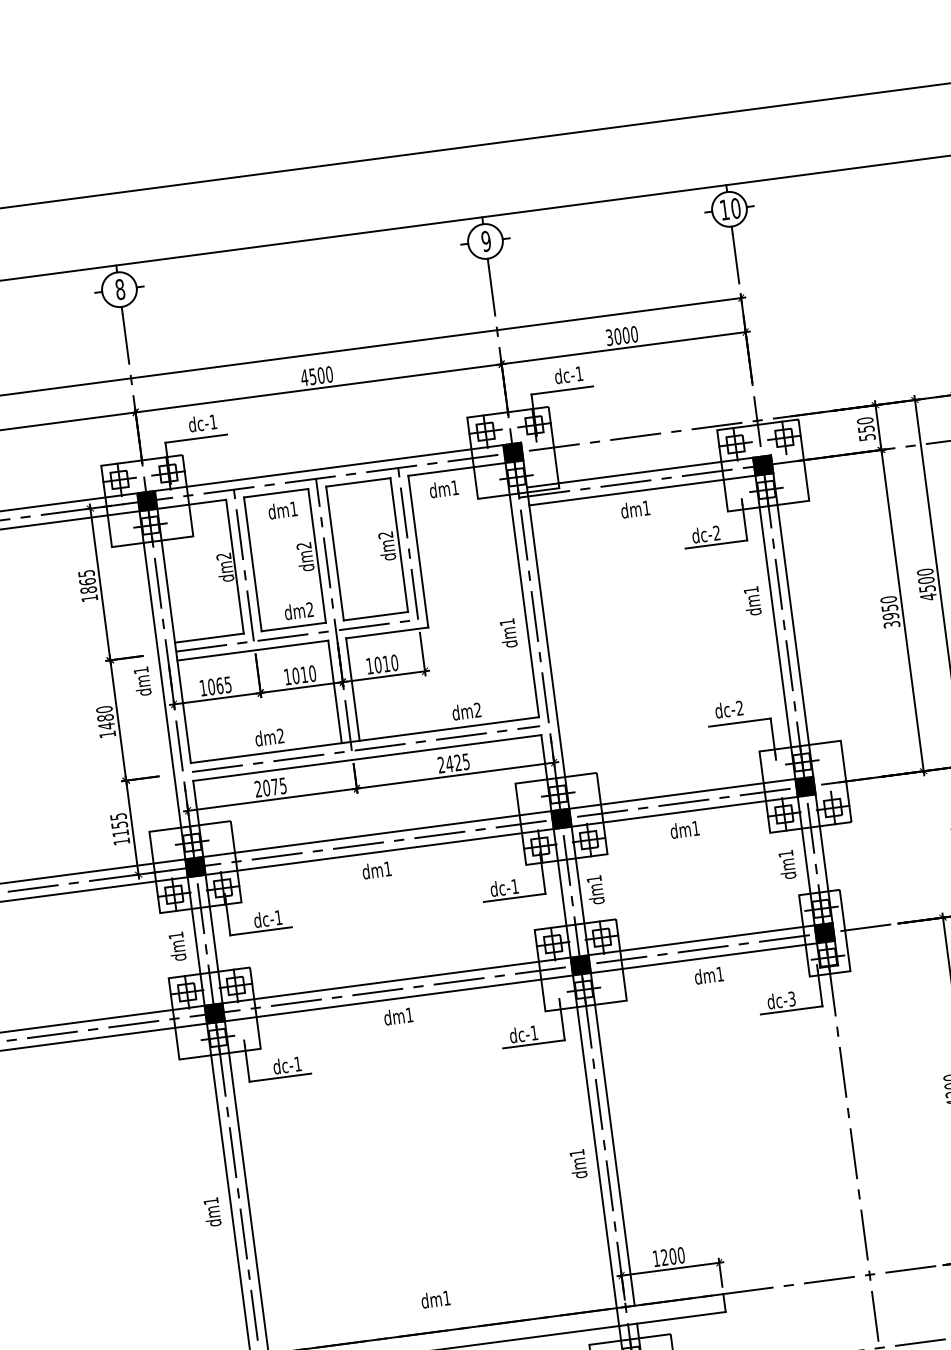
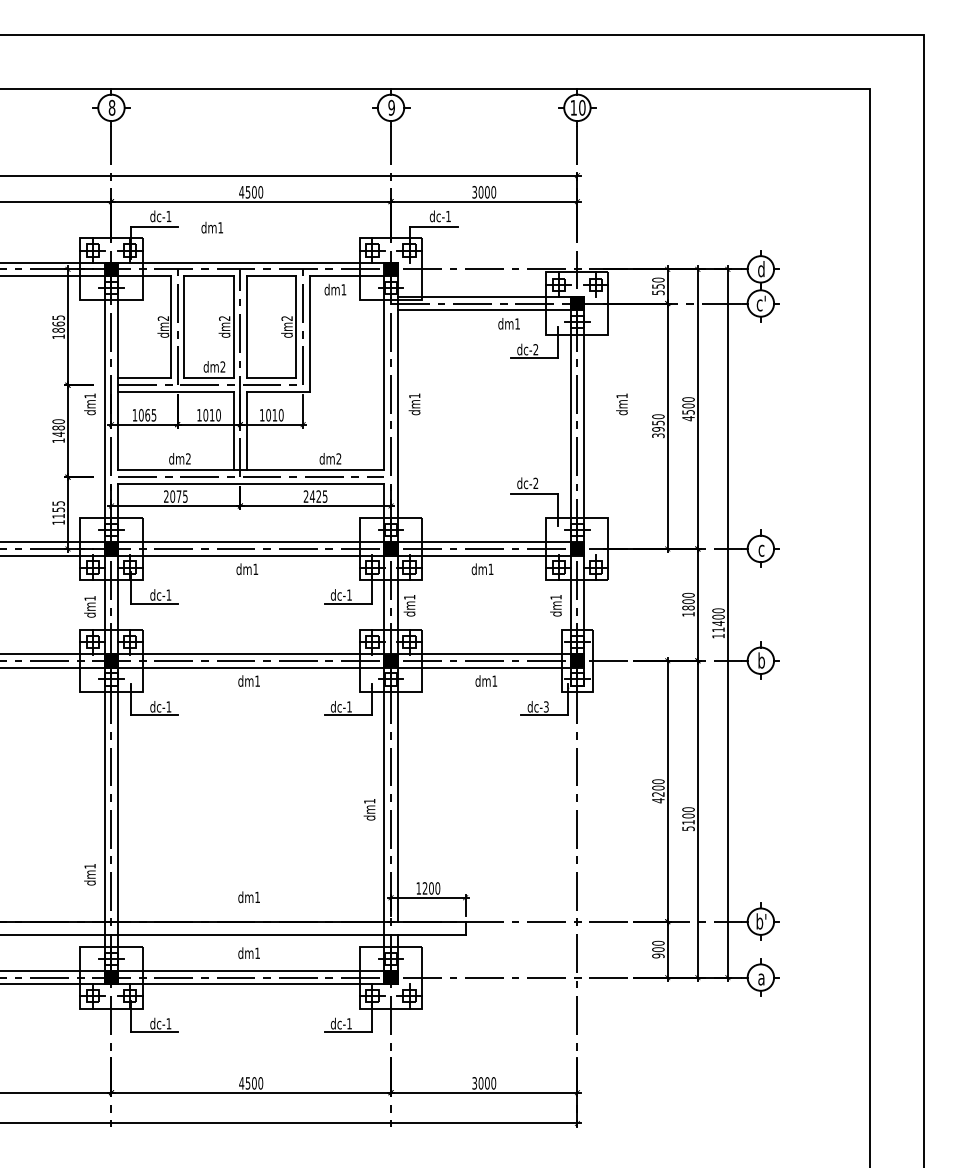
text: (634, 509) -> (508, 323), moved
text: (281, 510) -> (211, 227), moved
text: (751, 601) -> (621, 404), moved
text: (508, 633) -> (414, 404), moved
text: (211, 1212) -> (89, 874), moved

